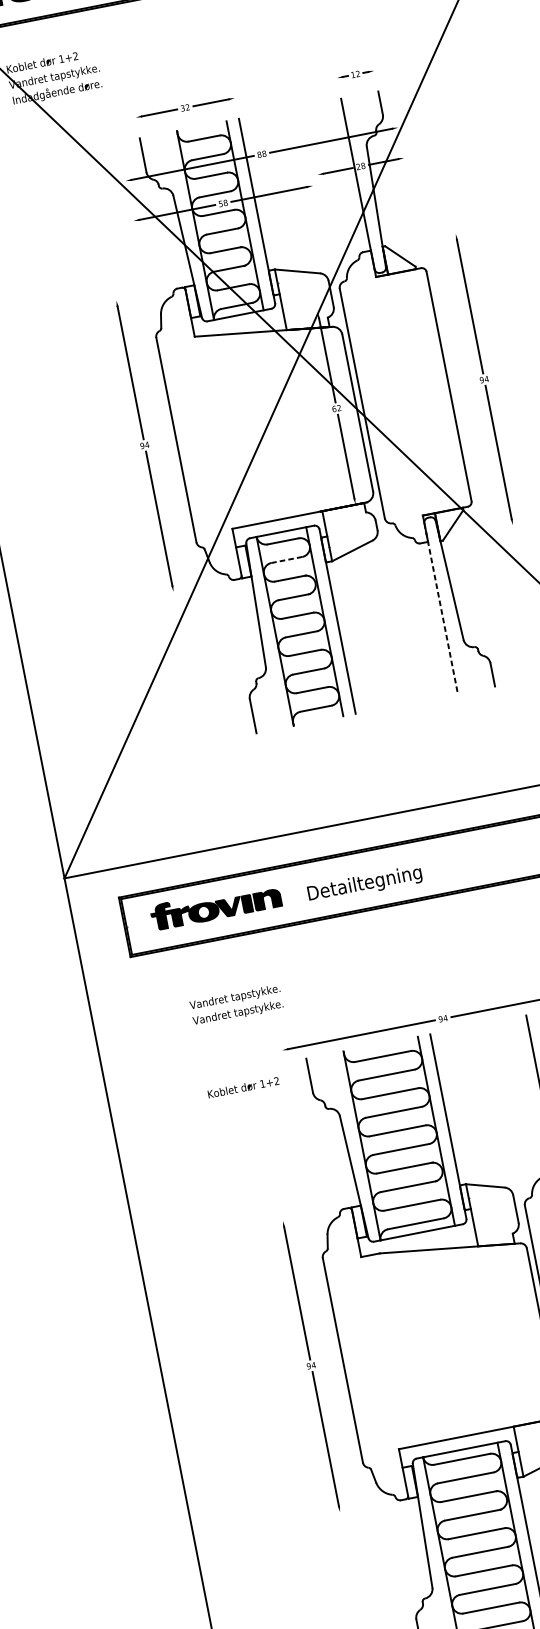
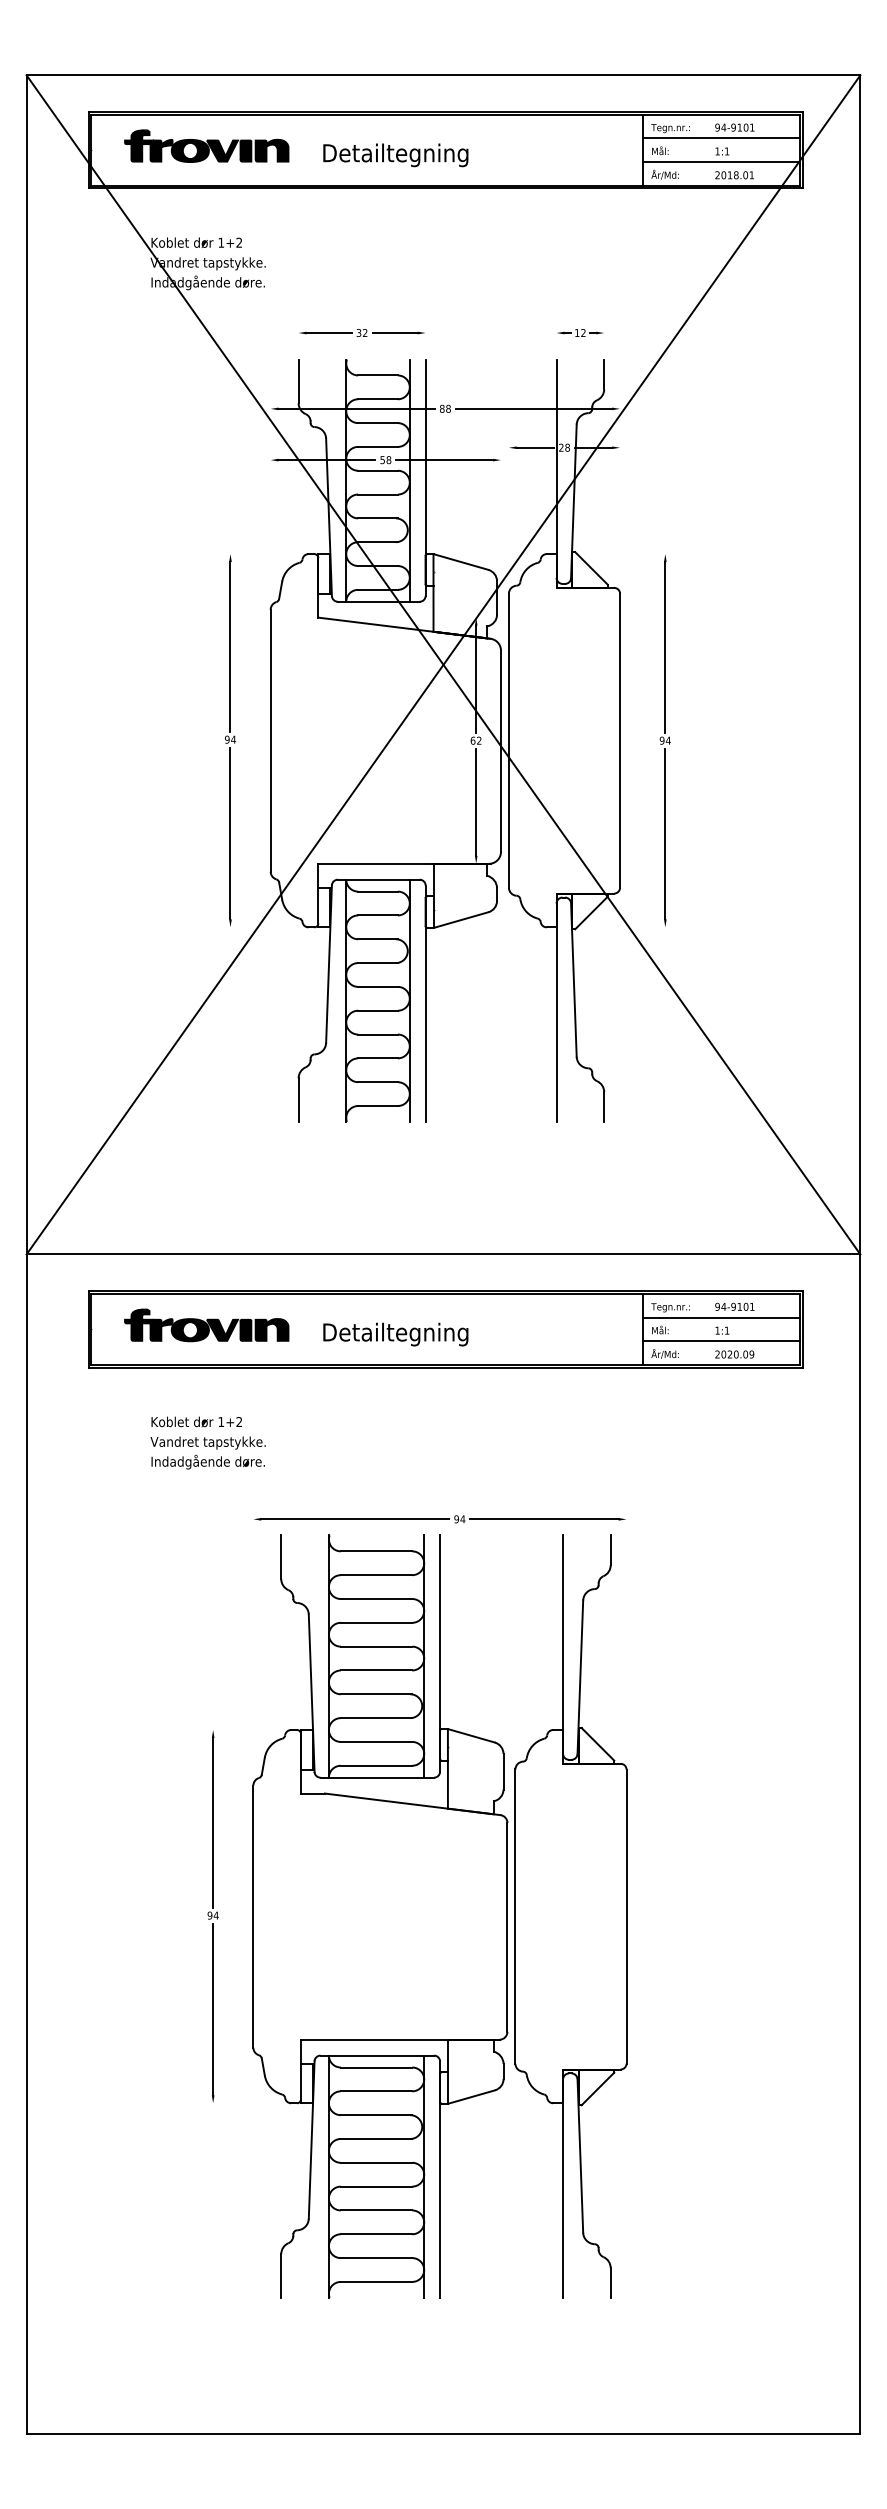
line: (287, 559) -> (378, 915), dashed -> solid
line: (441, 609) -> (556, 1013), dashed -> solid
text: (237, 1012) -> (207, 1461), Vandret tapstykke. -> Indadgående døre.
text: (243, 1087) -> (196, 1421), moved

